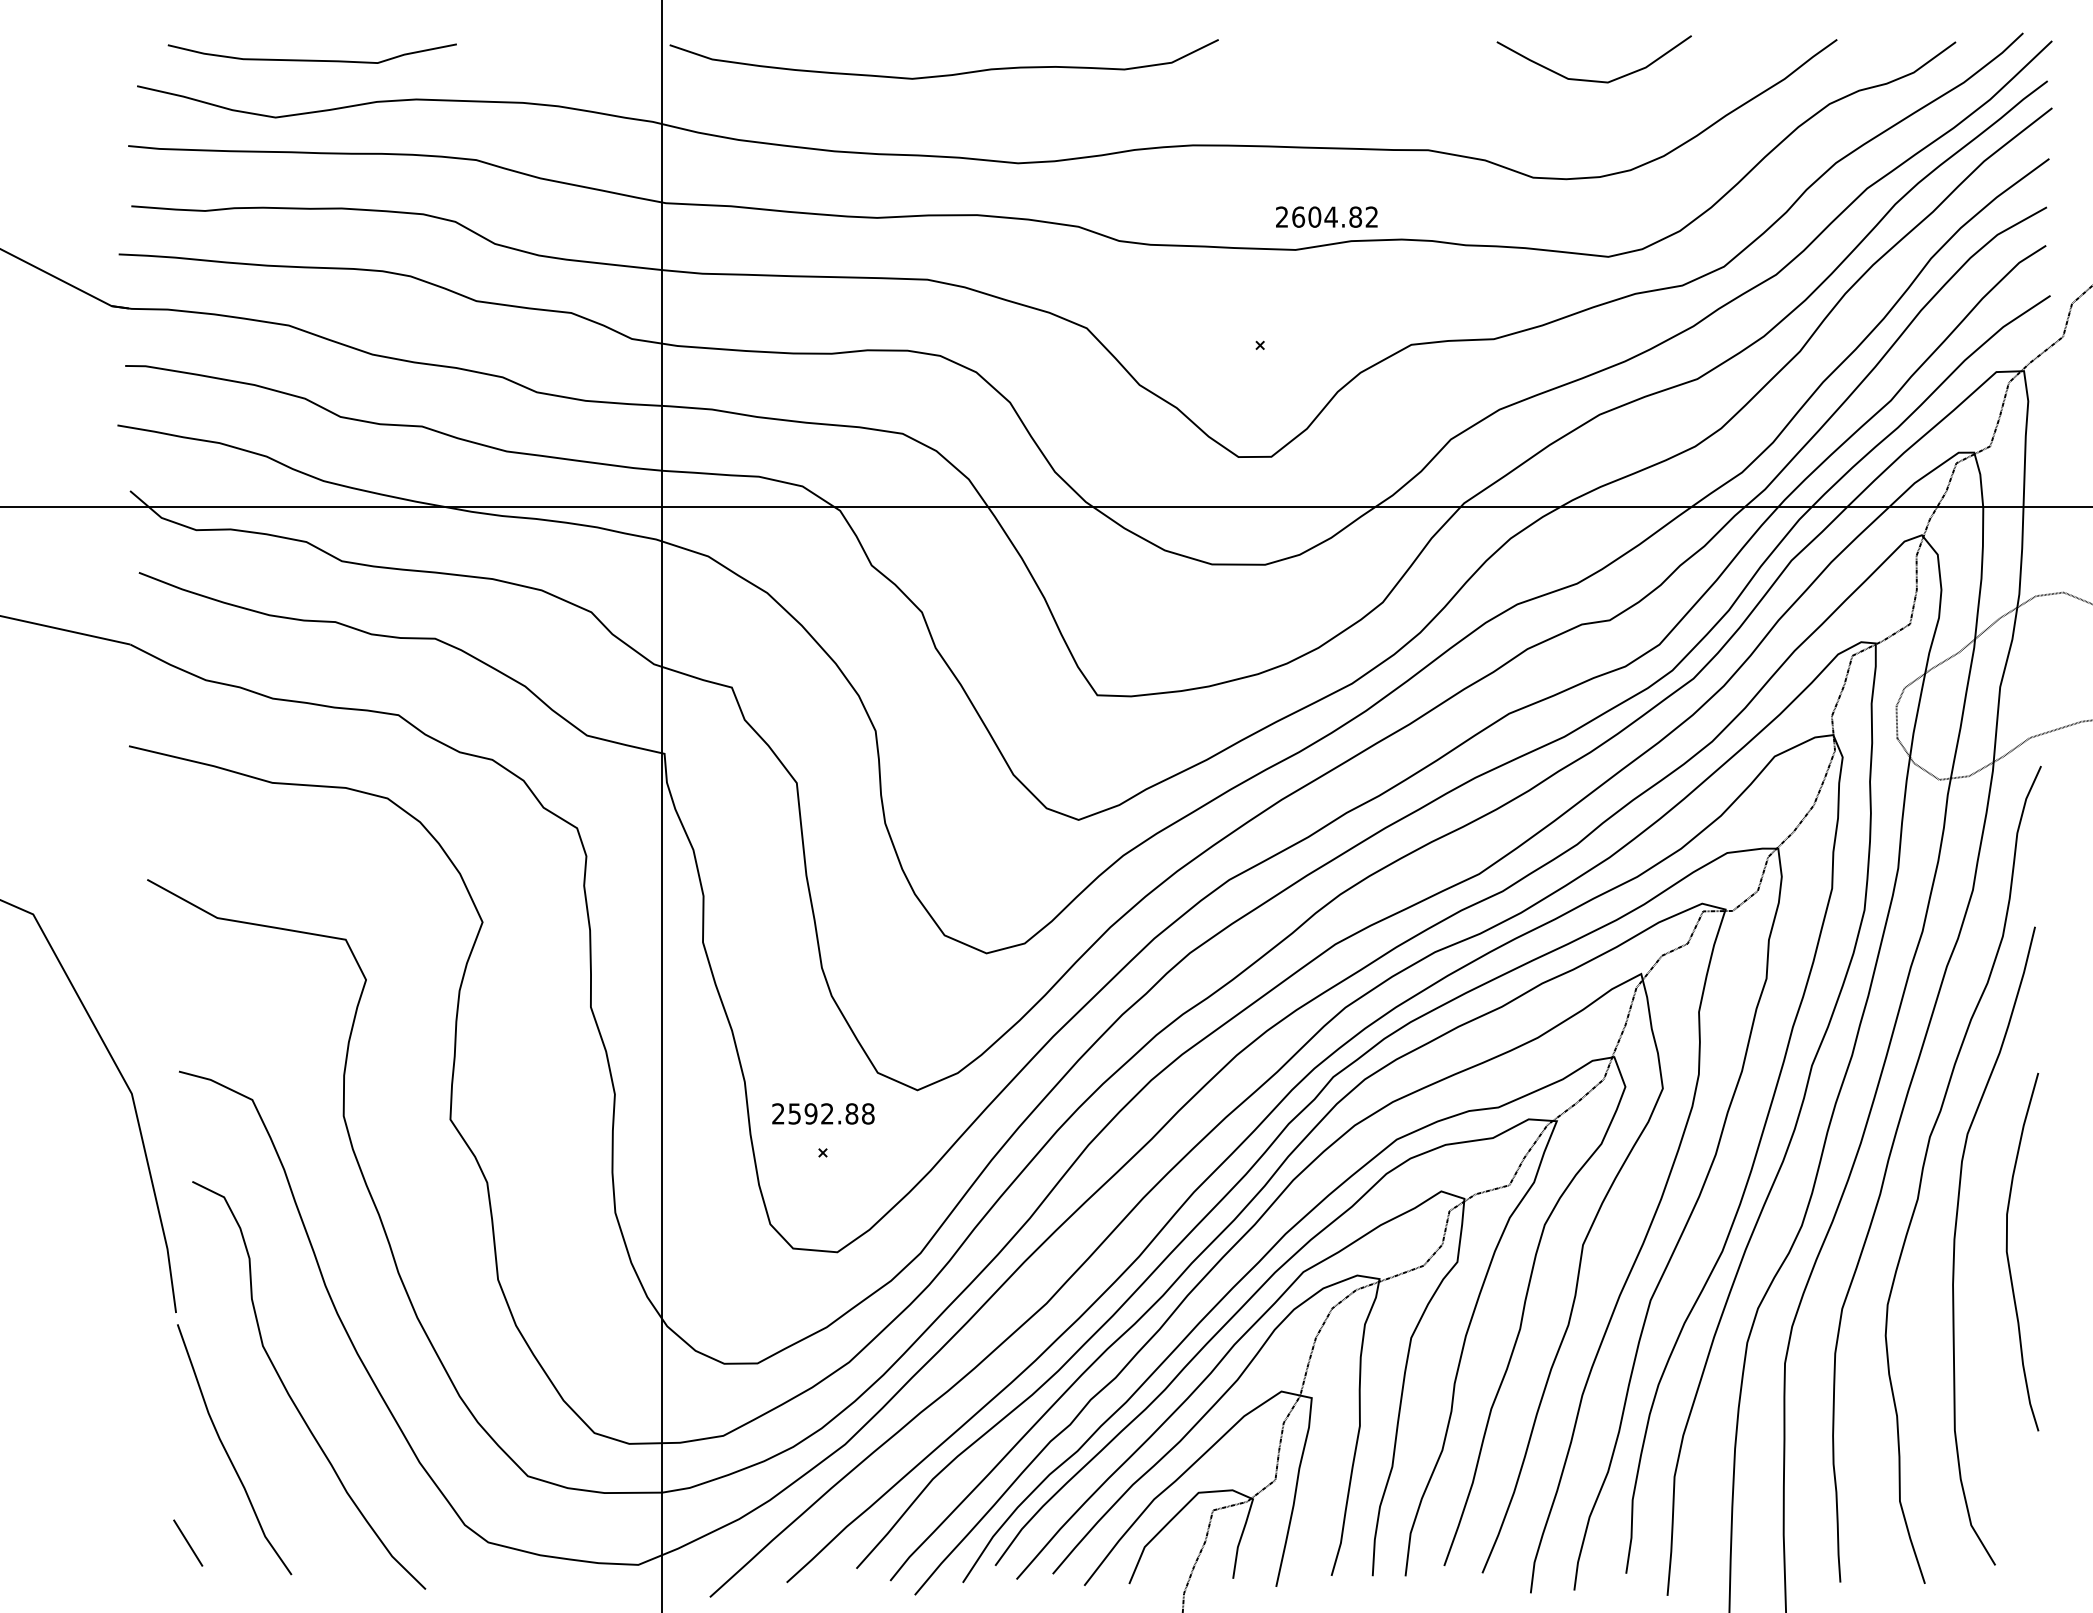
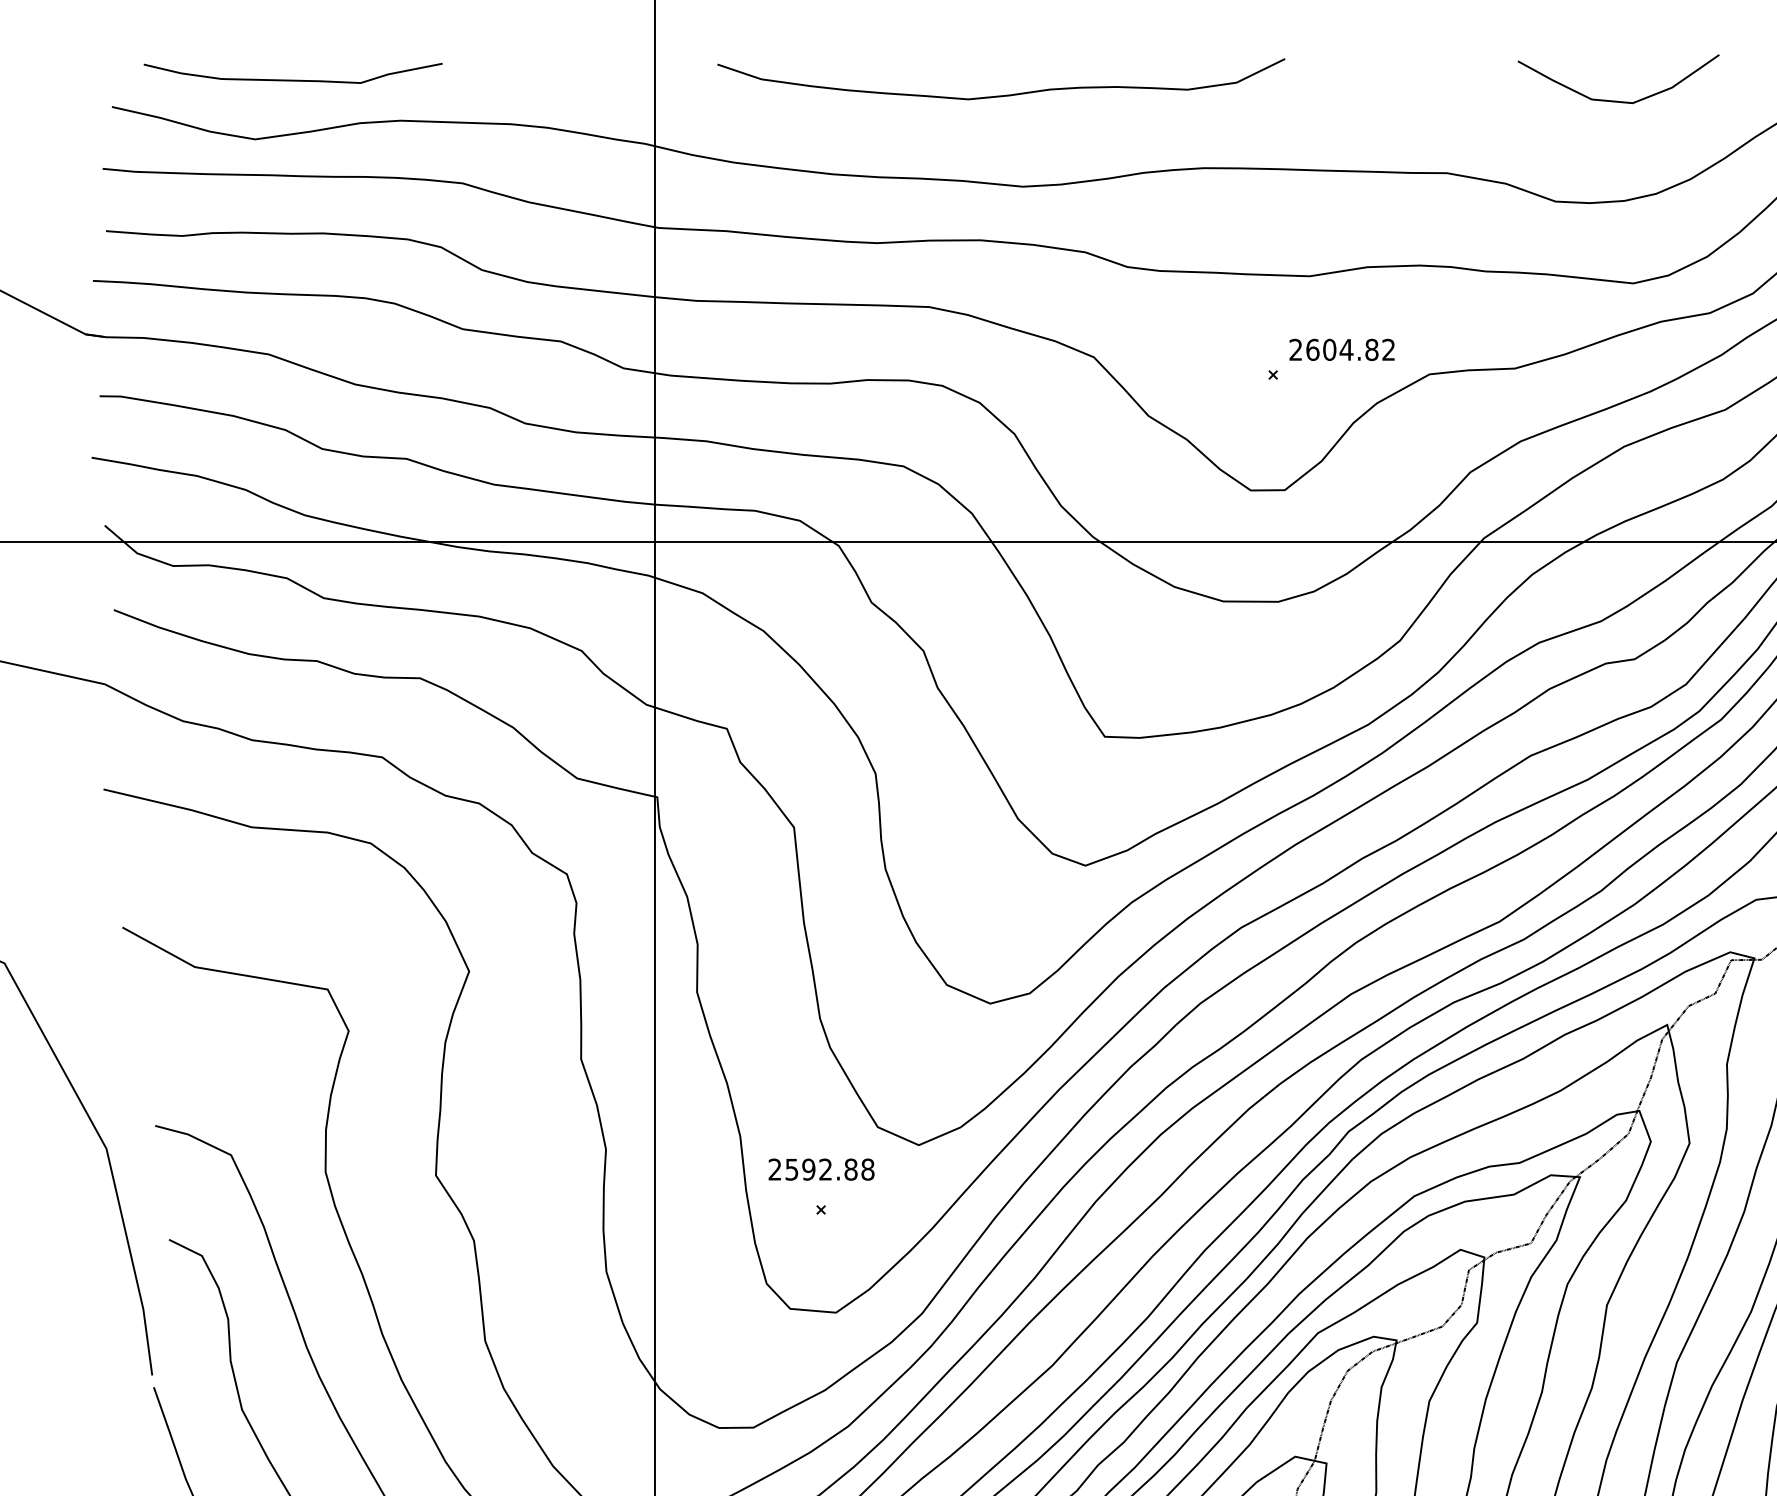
curve: (944, 74) -> (1001, 94), moved
text: (1326, 216) -> (1341, 349), moved

